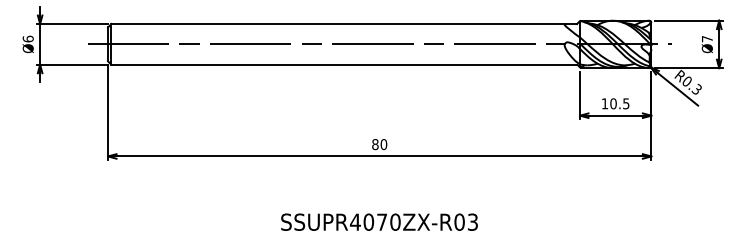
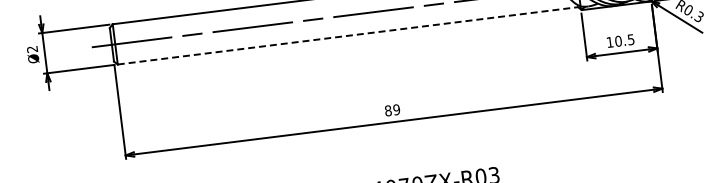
text: (27, 38) -> (31, 48), Ø6 -> Ø2
line: (344, 64) -> (347, 35), solid -> dashed
text: (383, 144) -> (396, 109), 80 -> 89

